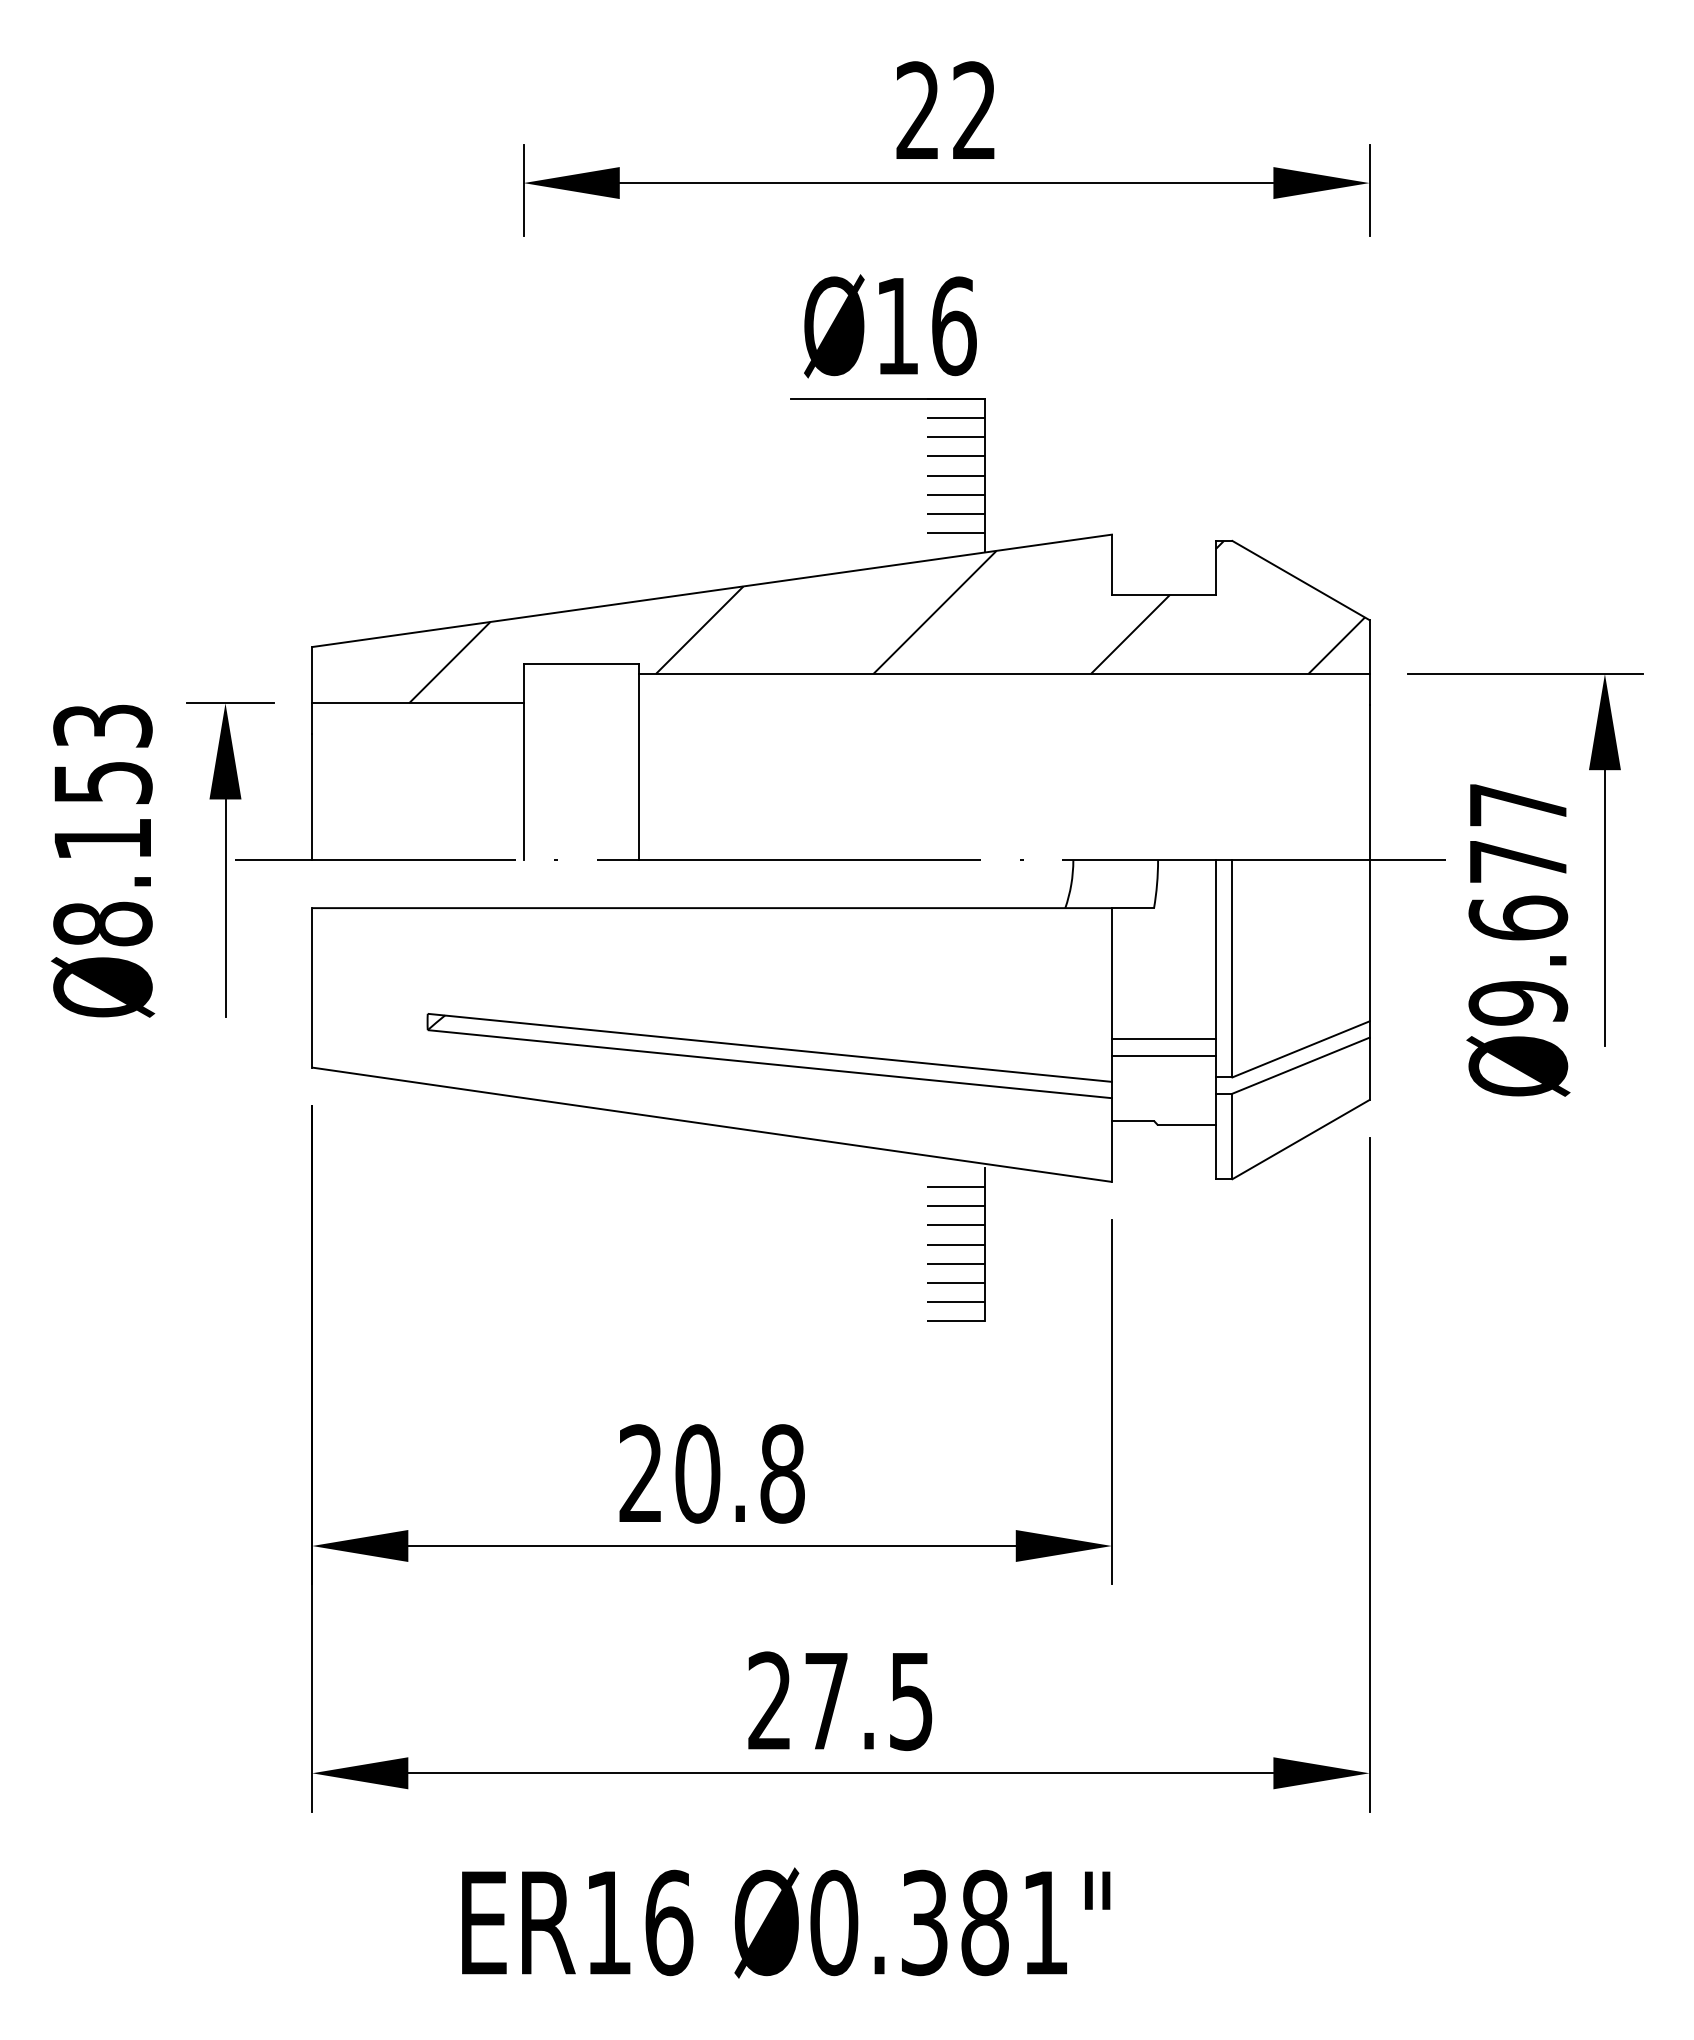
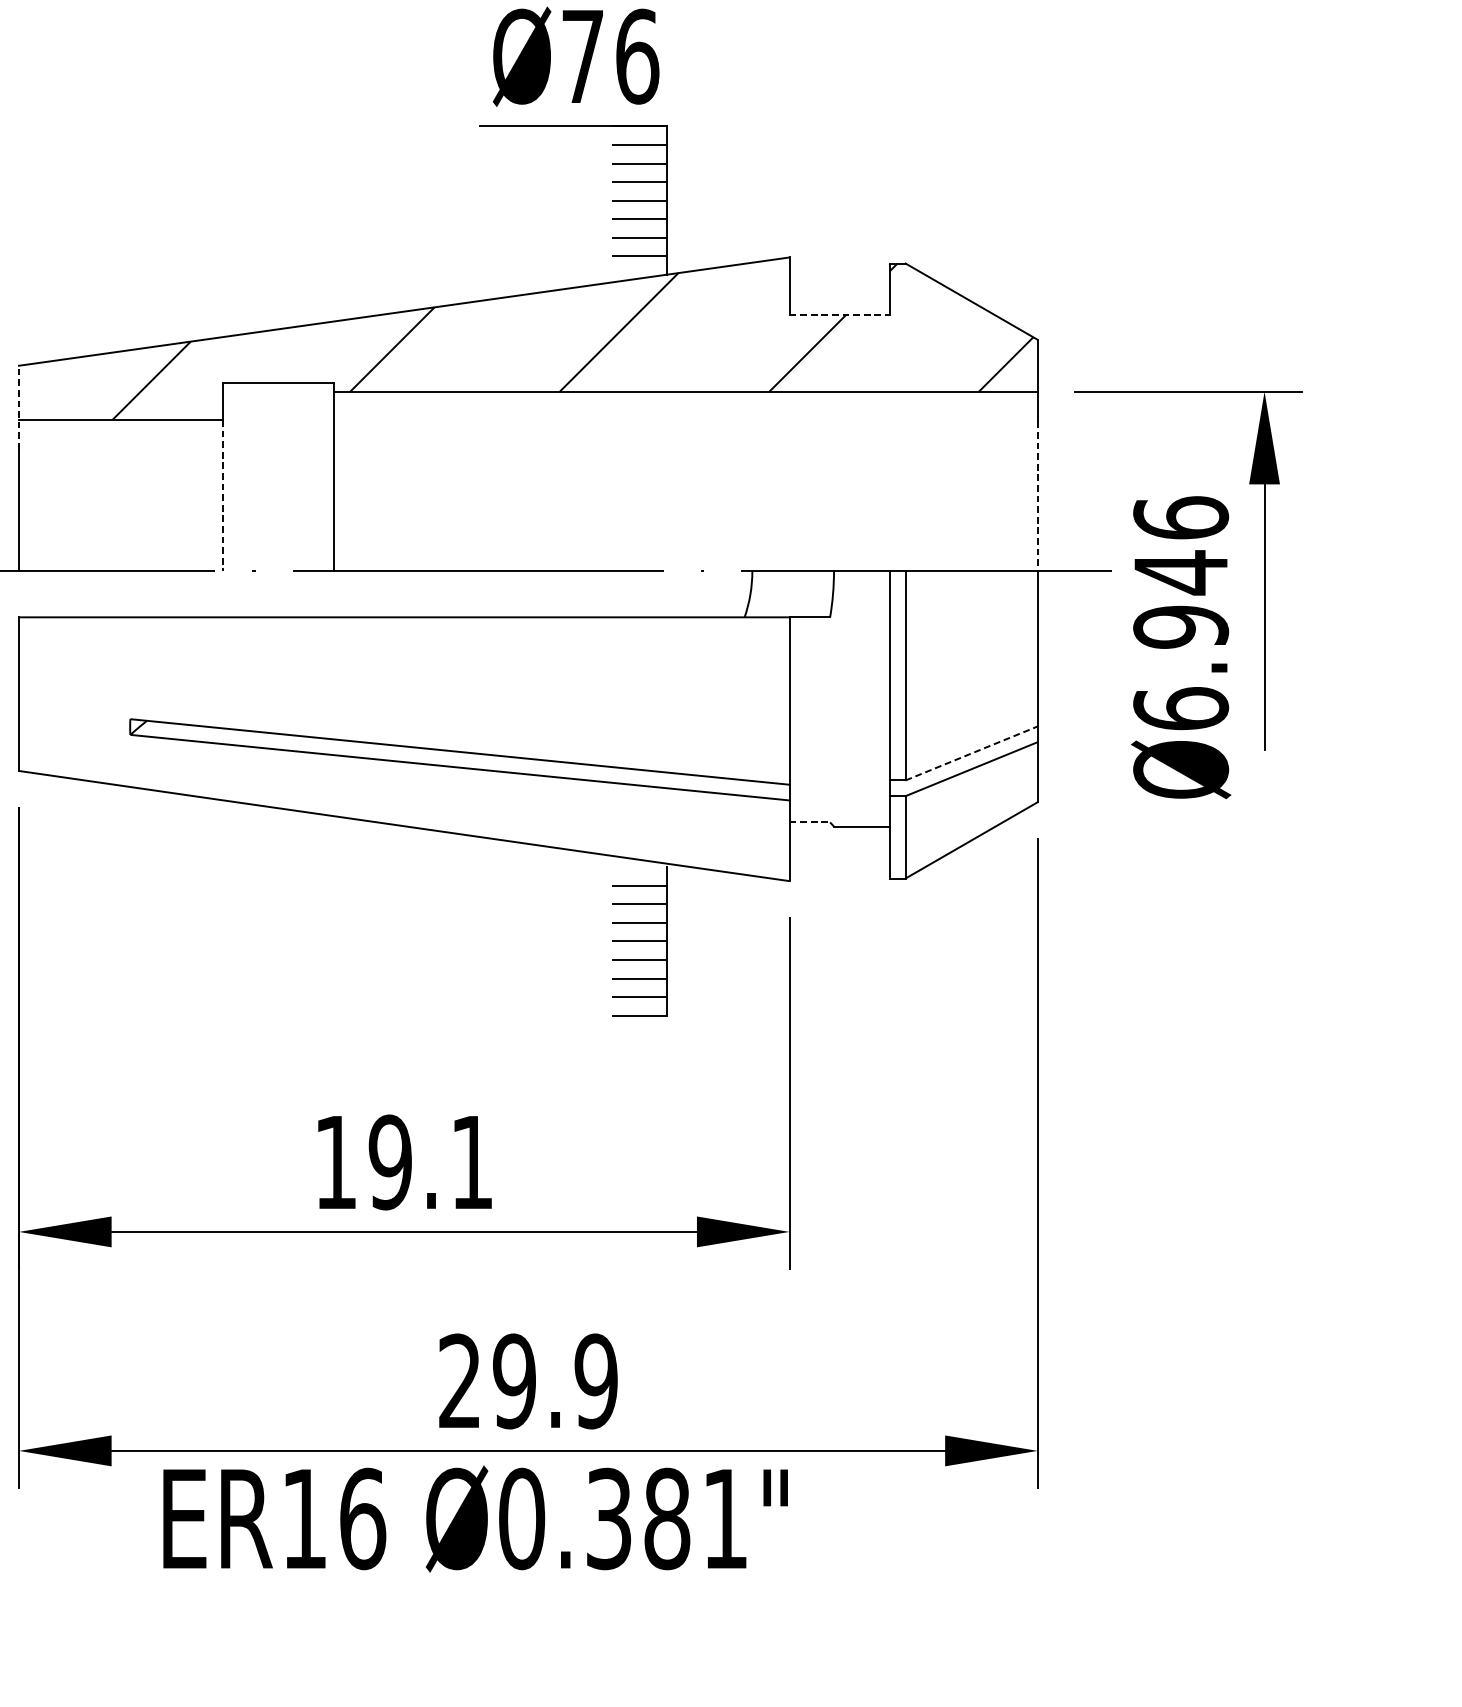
text: (897, 326) -> (582, 56), Ø16 -> Ø76
line: (1163, 594) -> (839, 315), solid -> dashed
line: (312, 690) -> (19, 407), solid -> dashed
line: (523, 782) -> (222, 496), solid -> dashed
line: (1369, 782) -> (1037, 496), solid -> dashed
text: (1518, 903) -> (1181, 612), 9.677 -> 6.946
line: (1163, 1039) -> (839, 743), removed
line: (1301, 1049) -> (972, 753), solid -> dashed
line: (1163, 1055) -> (839, 759), removed
line: (1133, 1120) -> (810, 821), solid -> dashed
text: (711, 1473) -> (403, 1162), 20.8 -> 19.1
text: (868, 1700) -> (554, 1380), 27.5 -> 29.9
text: (786, 1922) -> (475, 1518), moved

